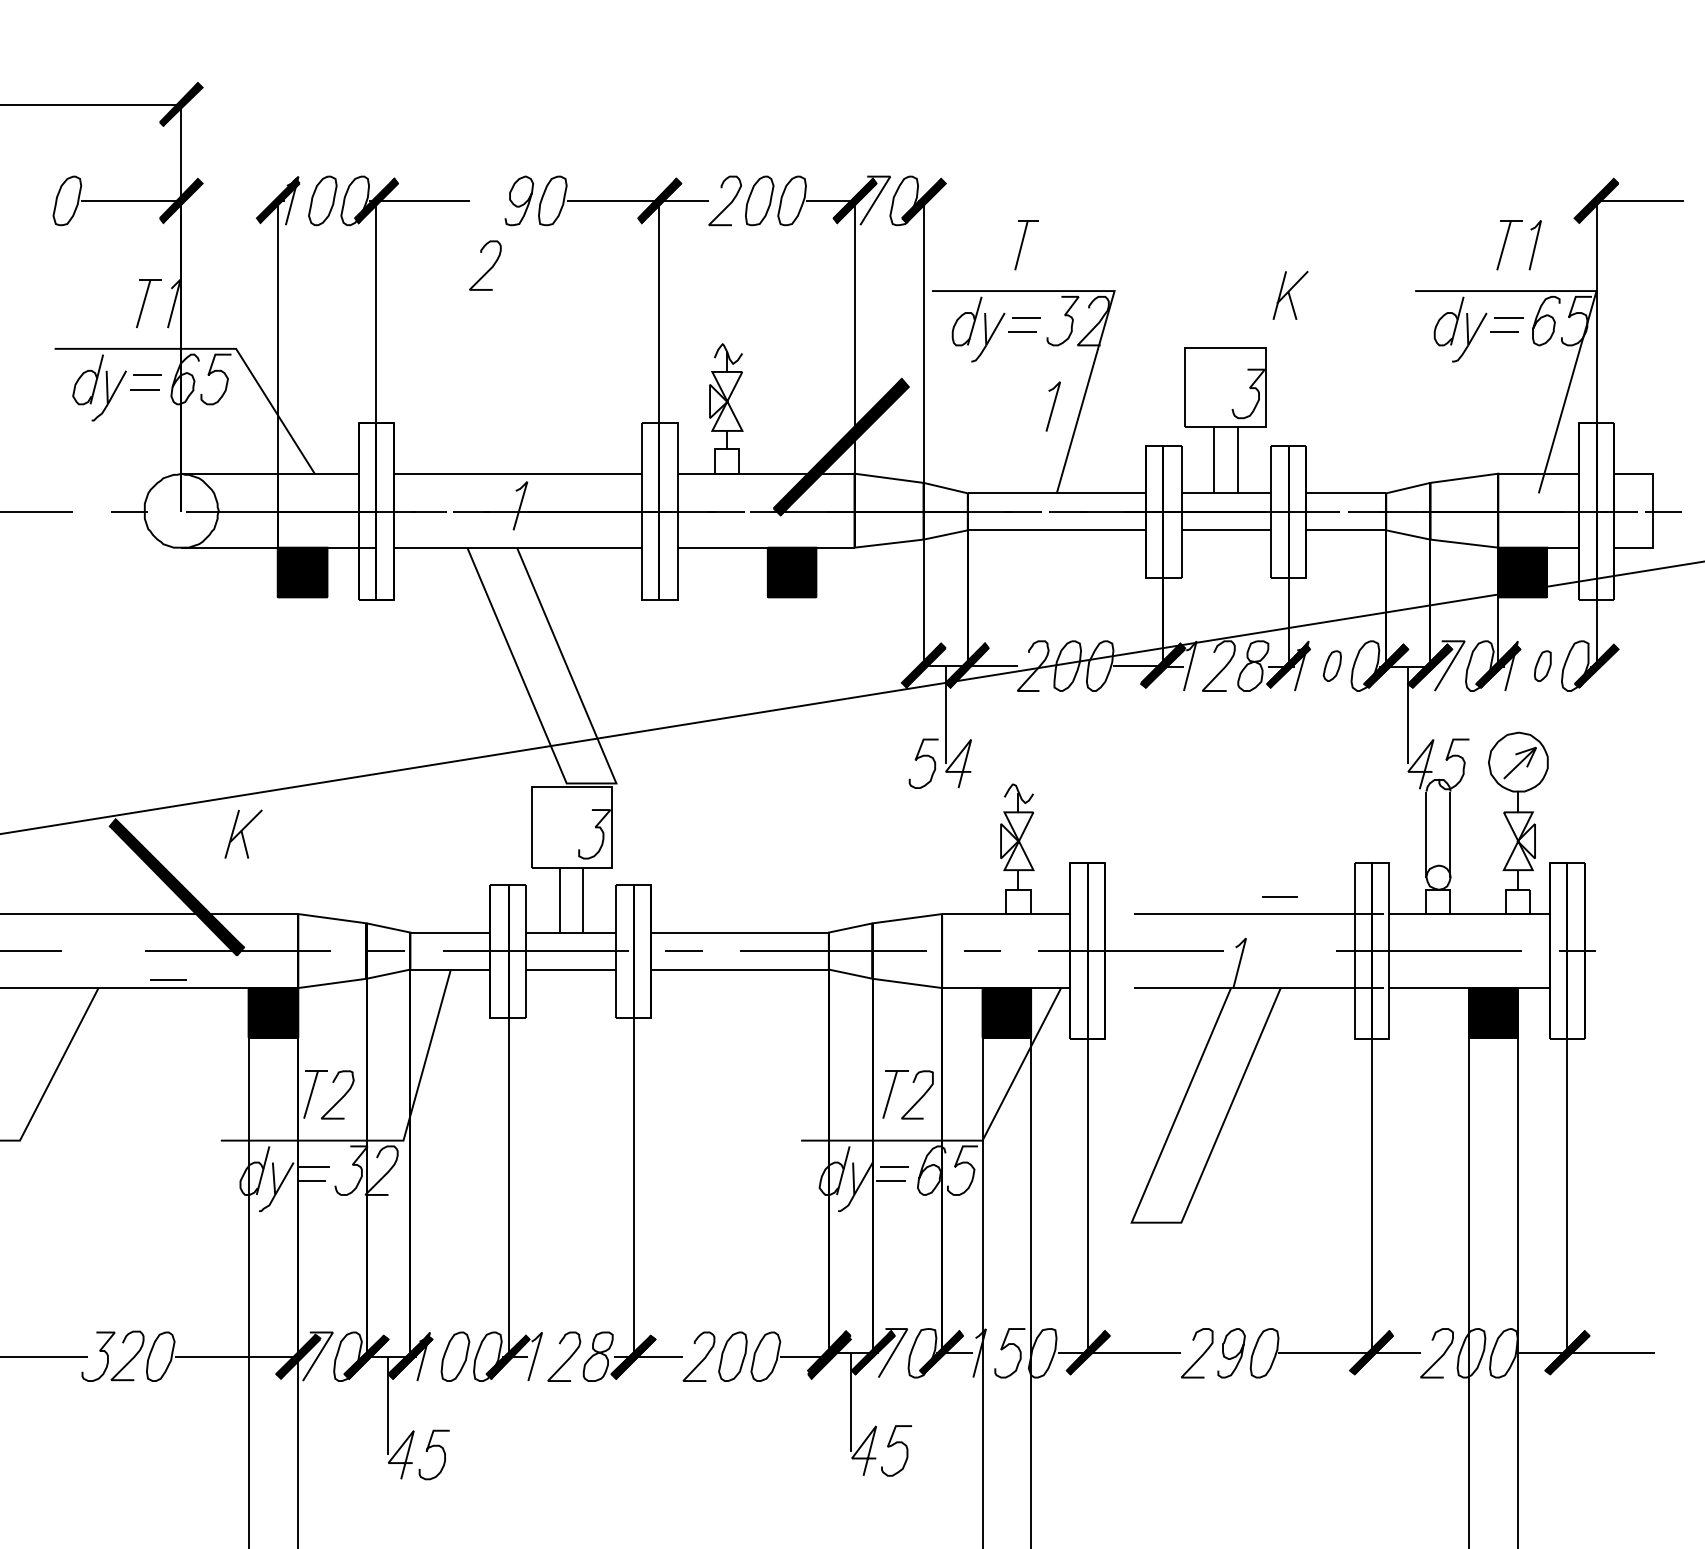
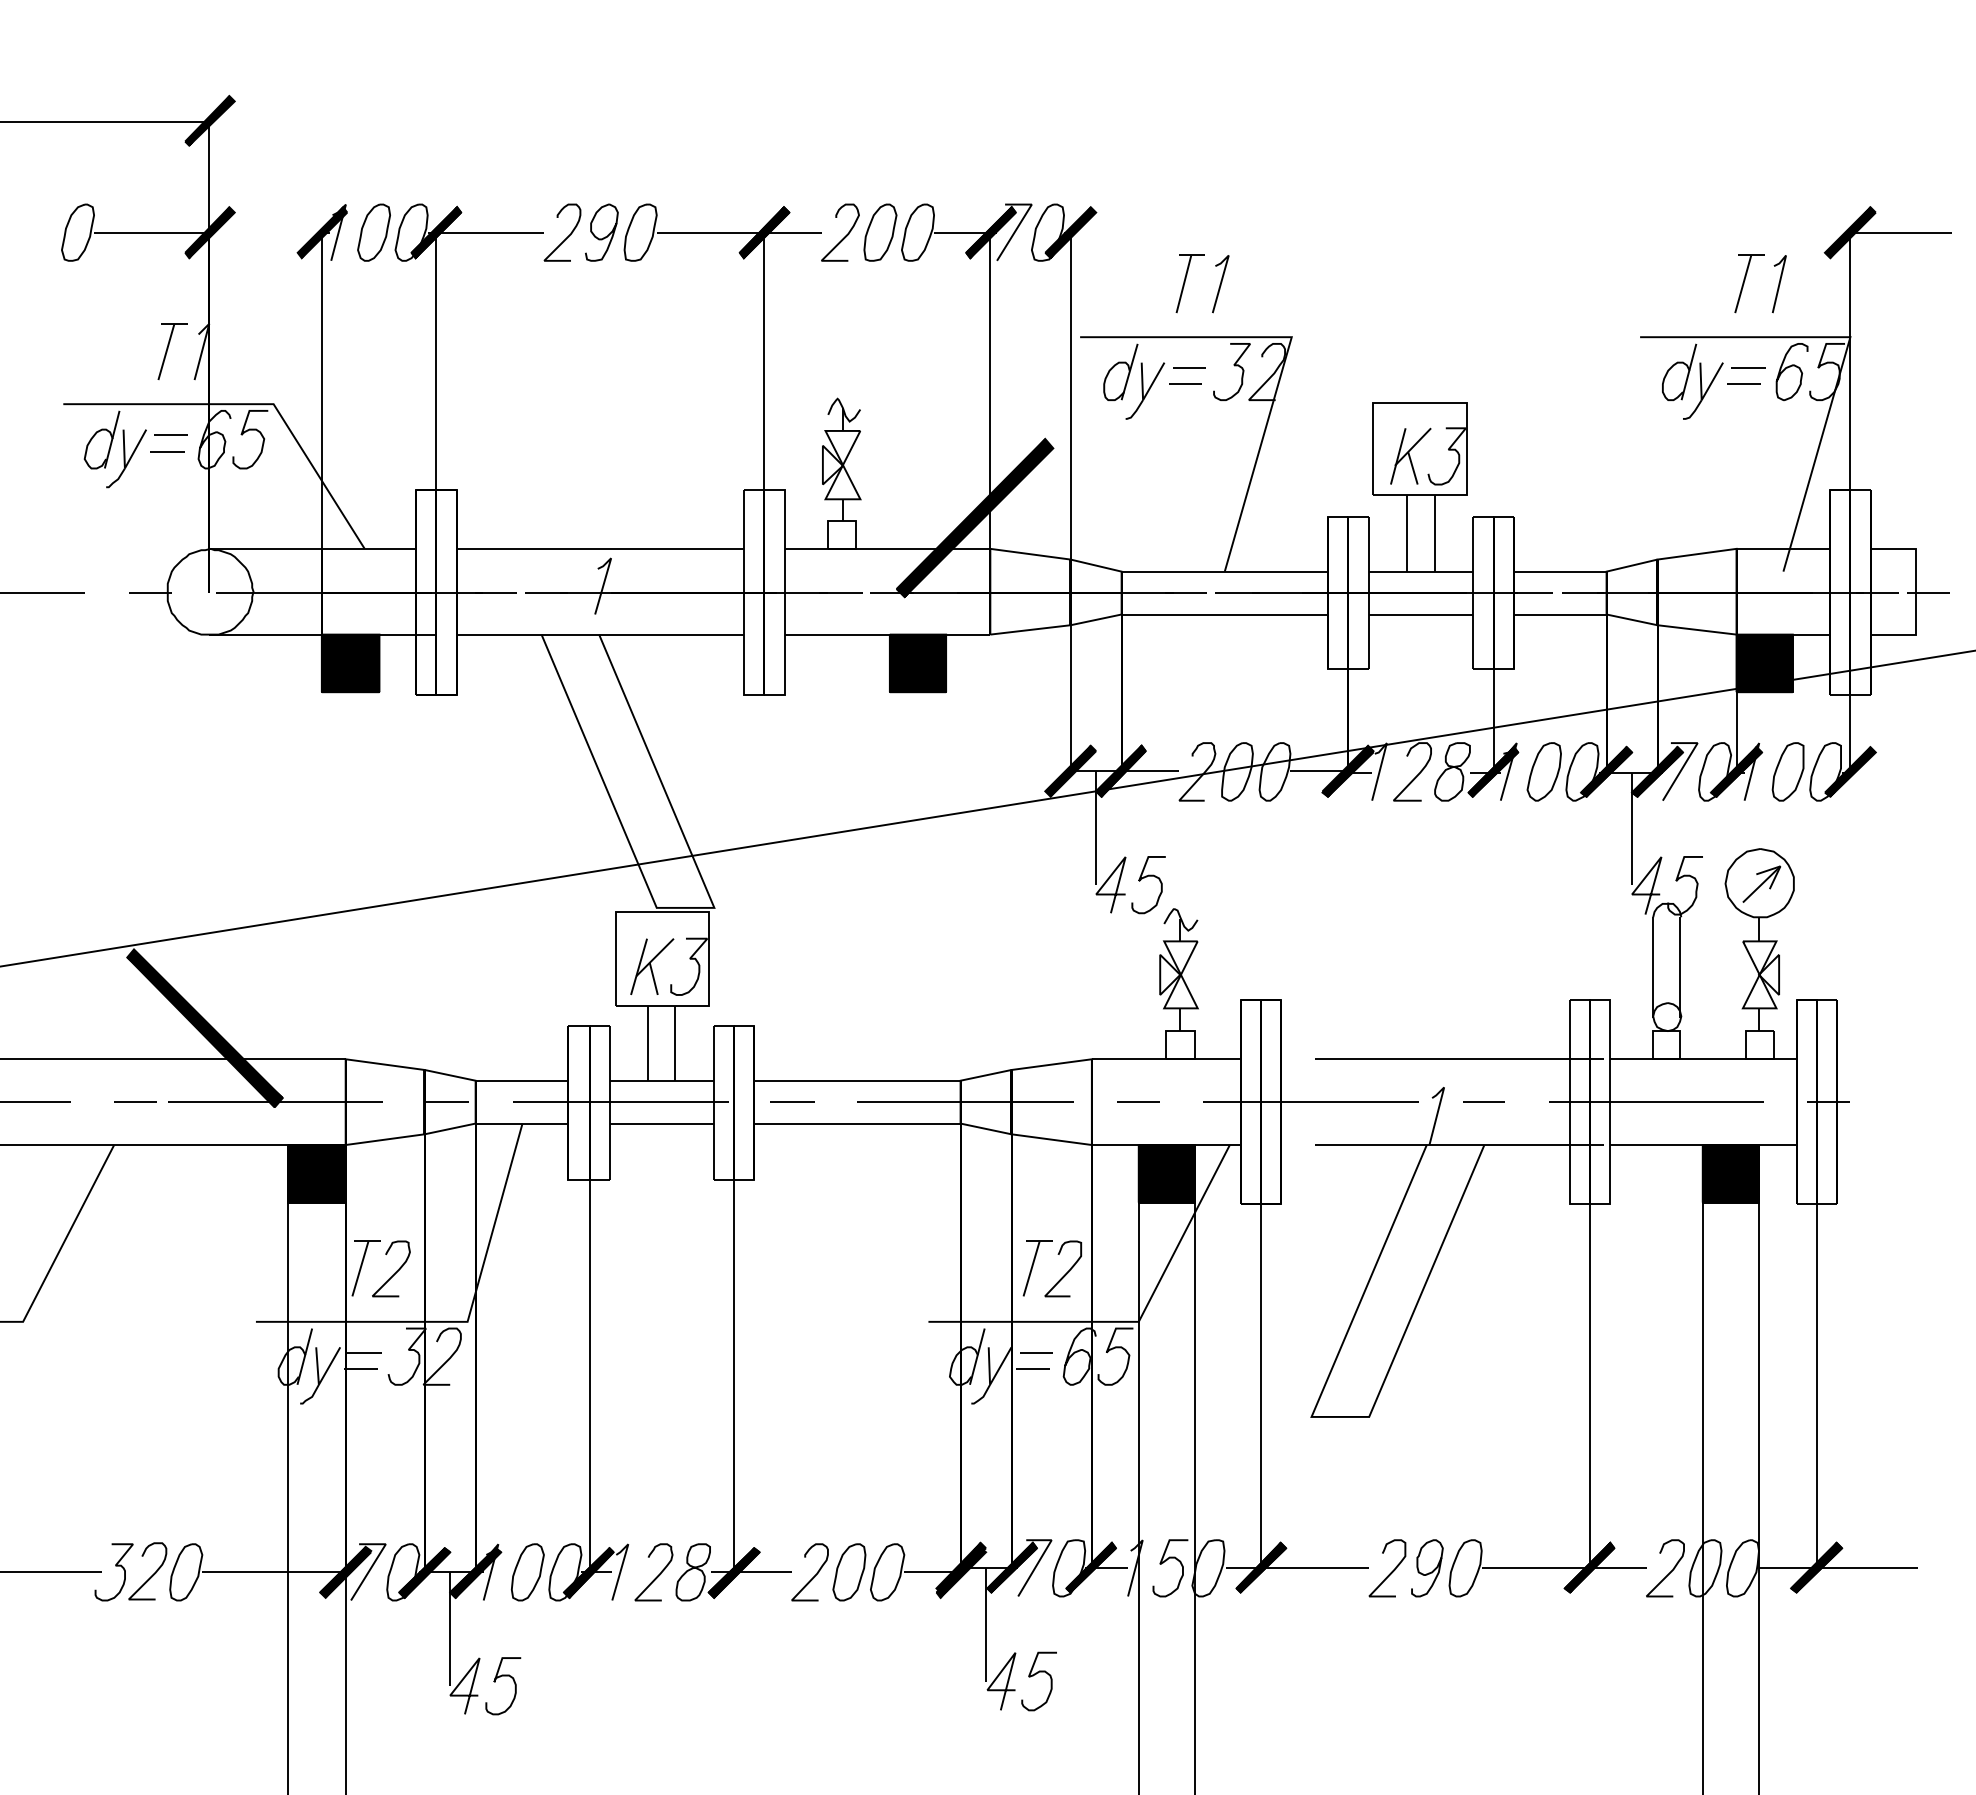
curve: (489, 268) -> (567, 236), moved
part: (1290, 294) -> (1410, 455), moved
line: (1053, 406) -> (1220, 284), moved
part: (1331, 665) -> (1543, 771), size x1.67
part: (1542, 665) -> (1787, 771), size x1.67
curve: (922, 757) -> (1147, 877), moved
part: (243, 834) -> (652, 966), moved
line: (1280, 896) -> (1483, 1101), moved
line: (168, 978) -> (135, 1101), moved

